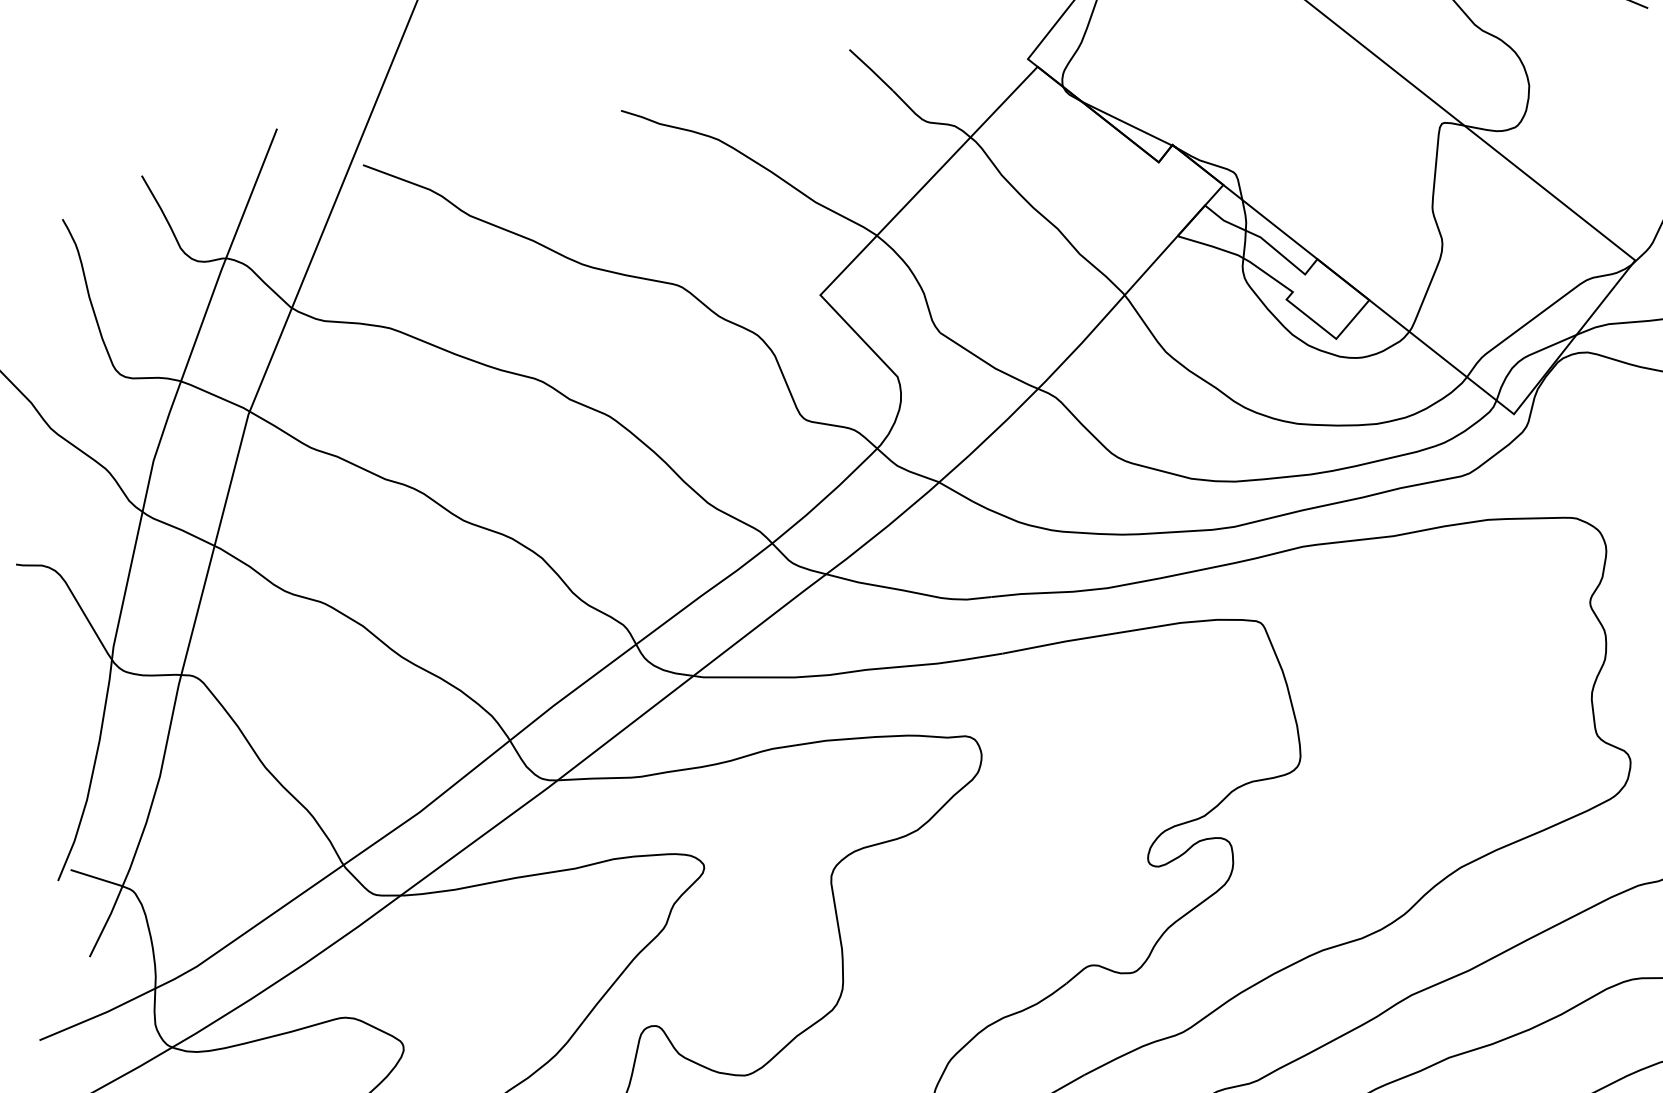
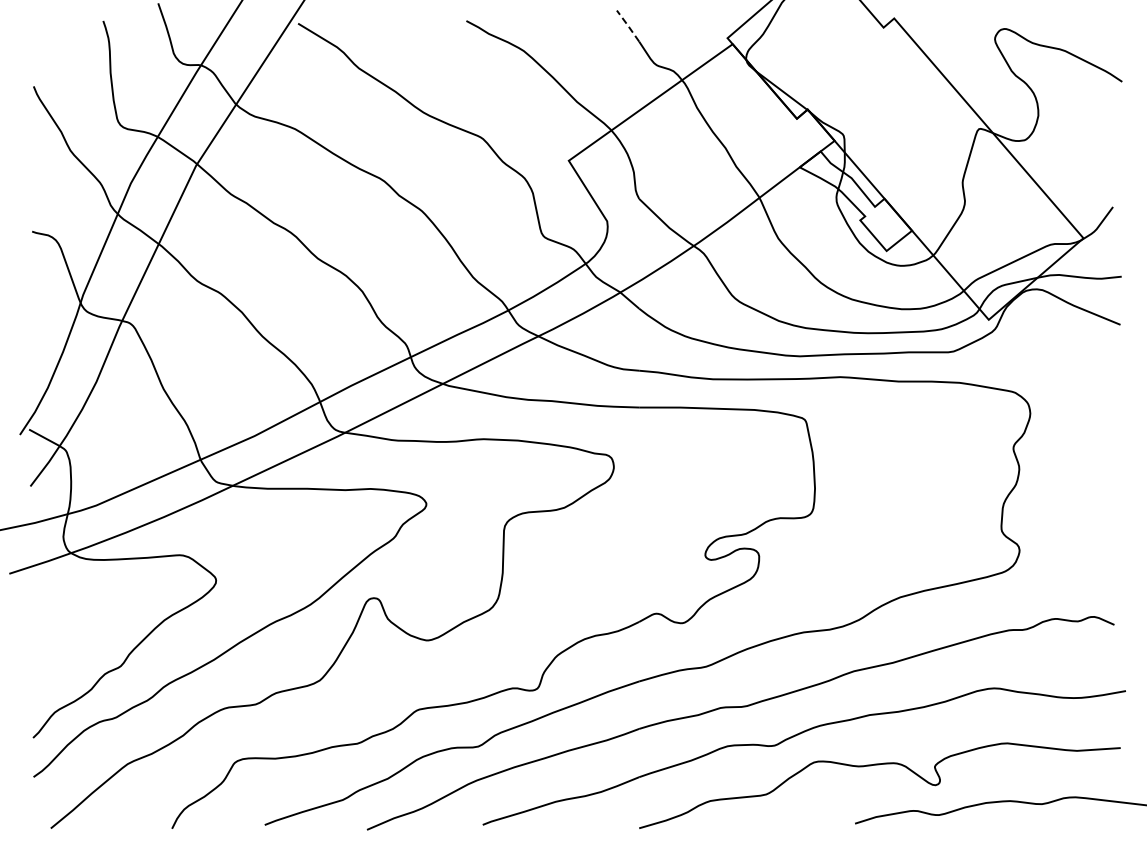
line: (870, 69) -> (627, 25), solid -> dashed

